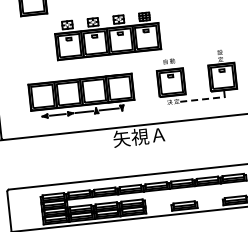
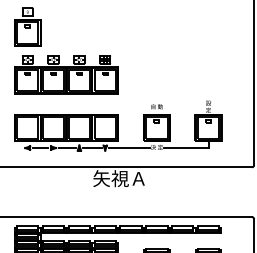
part: (107, 35) -> (66, 74), moved
line: (202, 99) -> (186, 148), dashed -> solid
line: (146, 105) -> (129, 148), added

